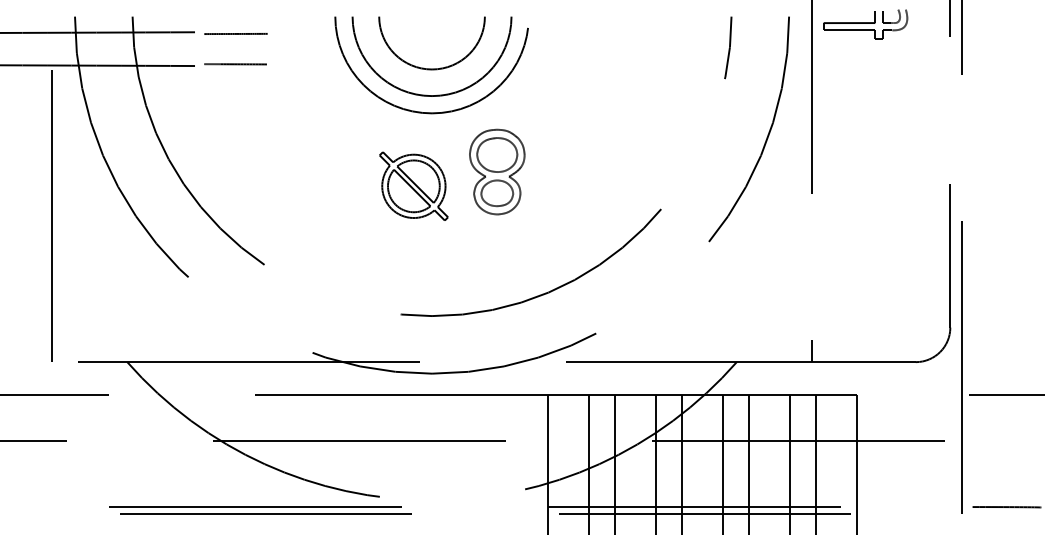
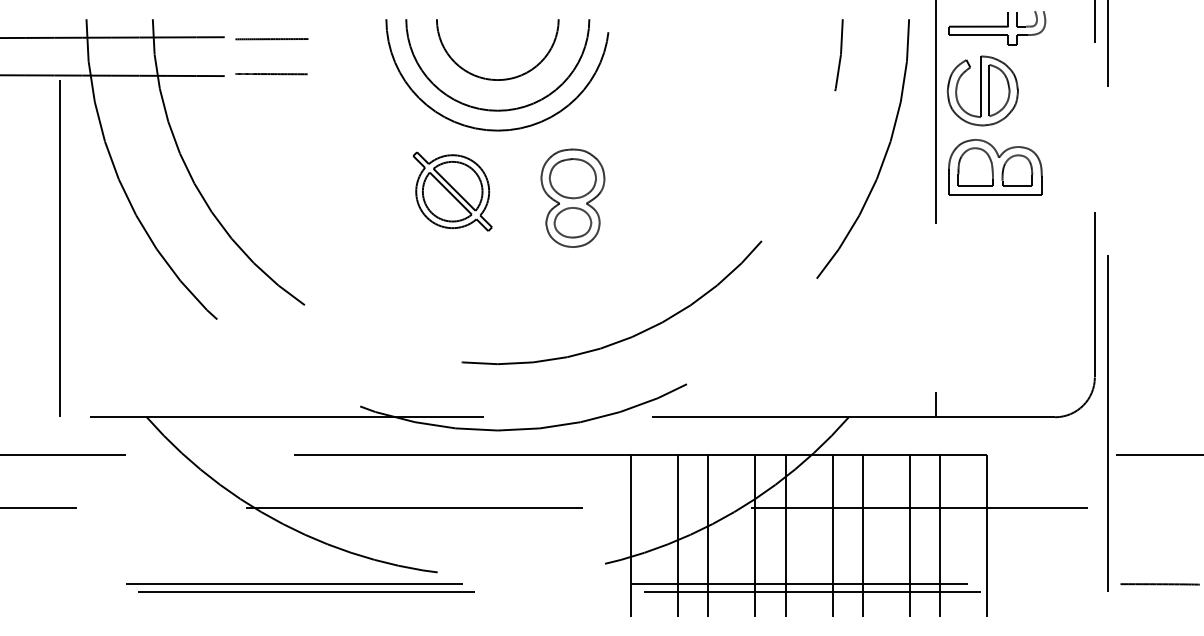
part: (852, 78) -> (982, 90), added
part: (863, 144) -> (994, 166), added
part: (413, 185) -> (452, 190), moved

